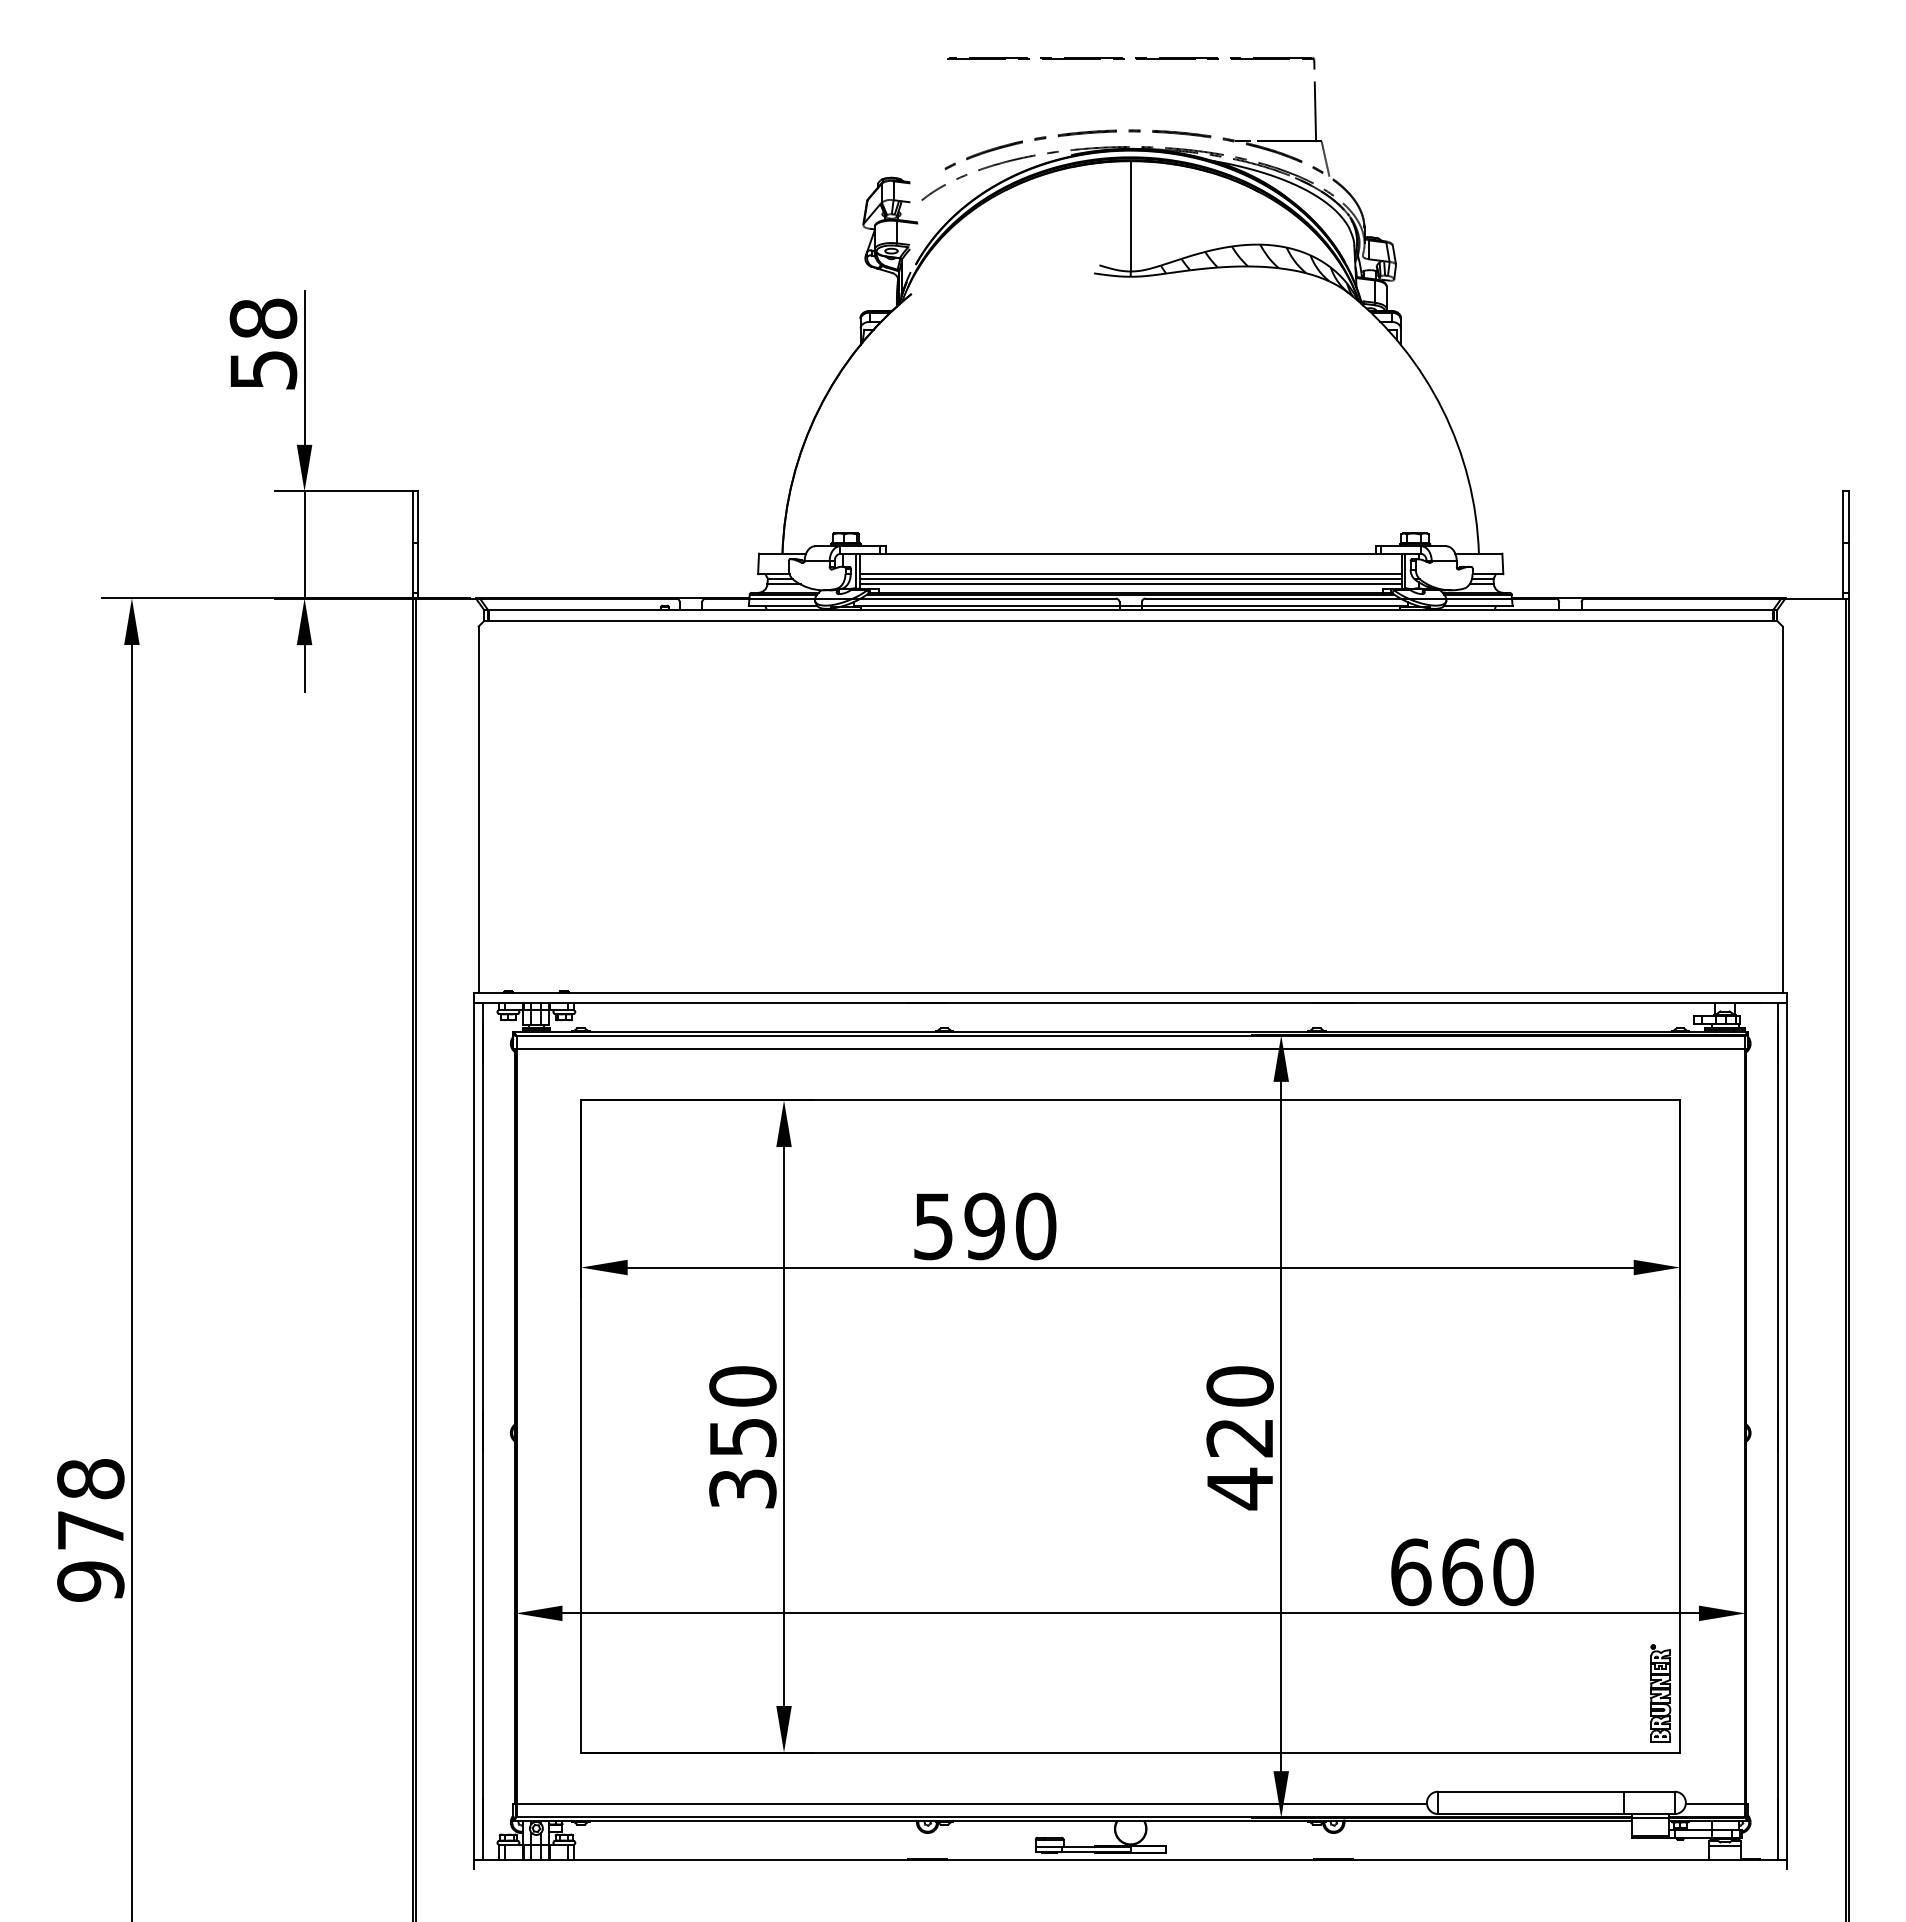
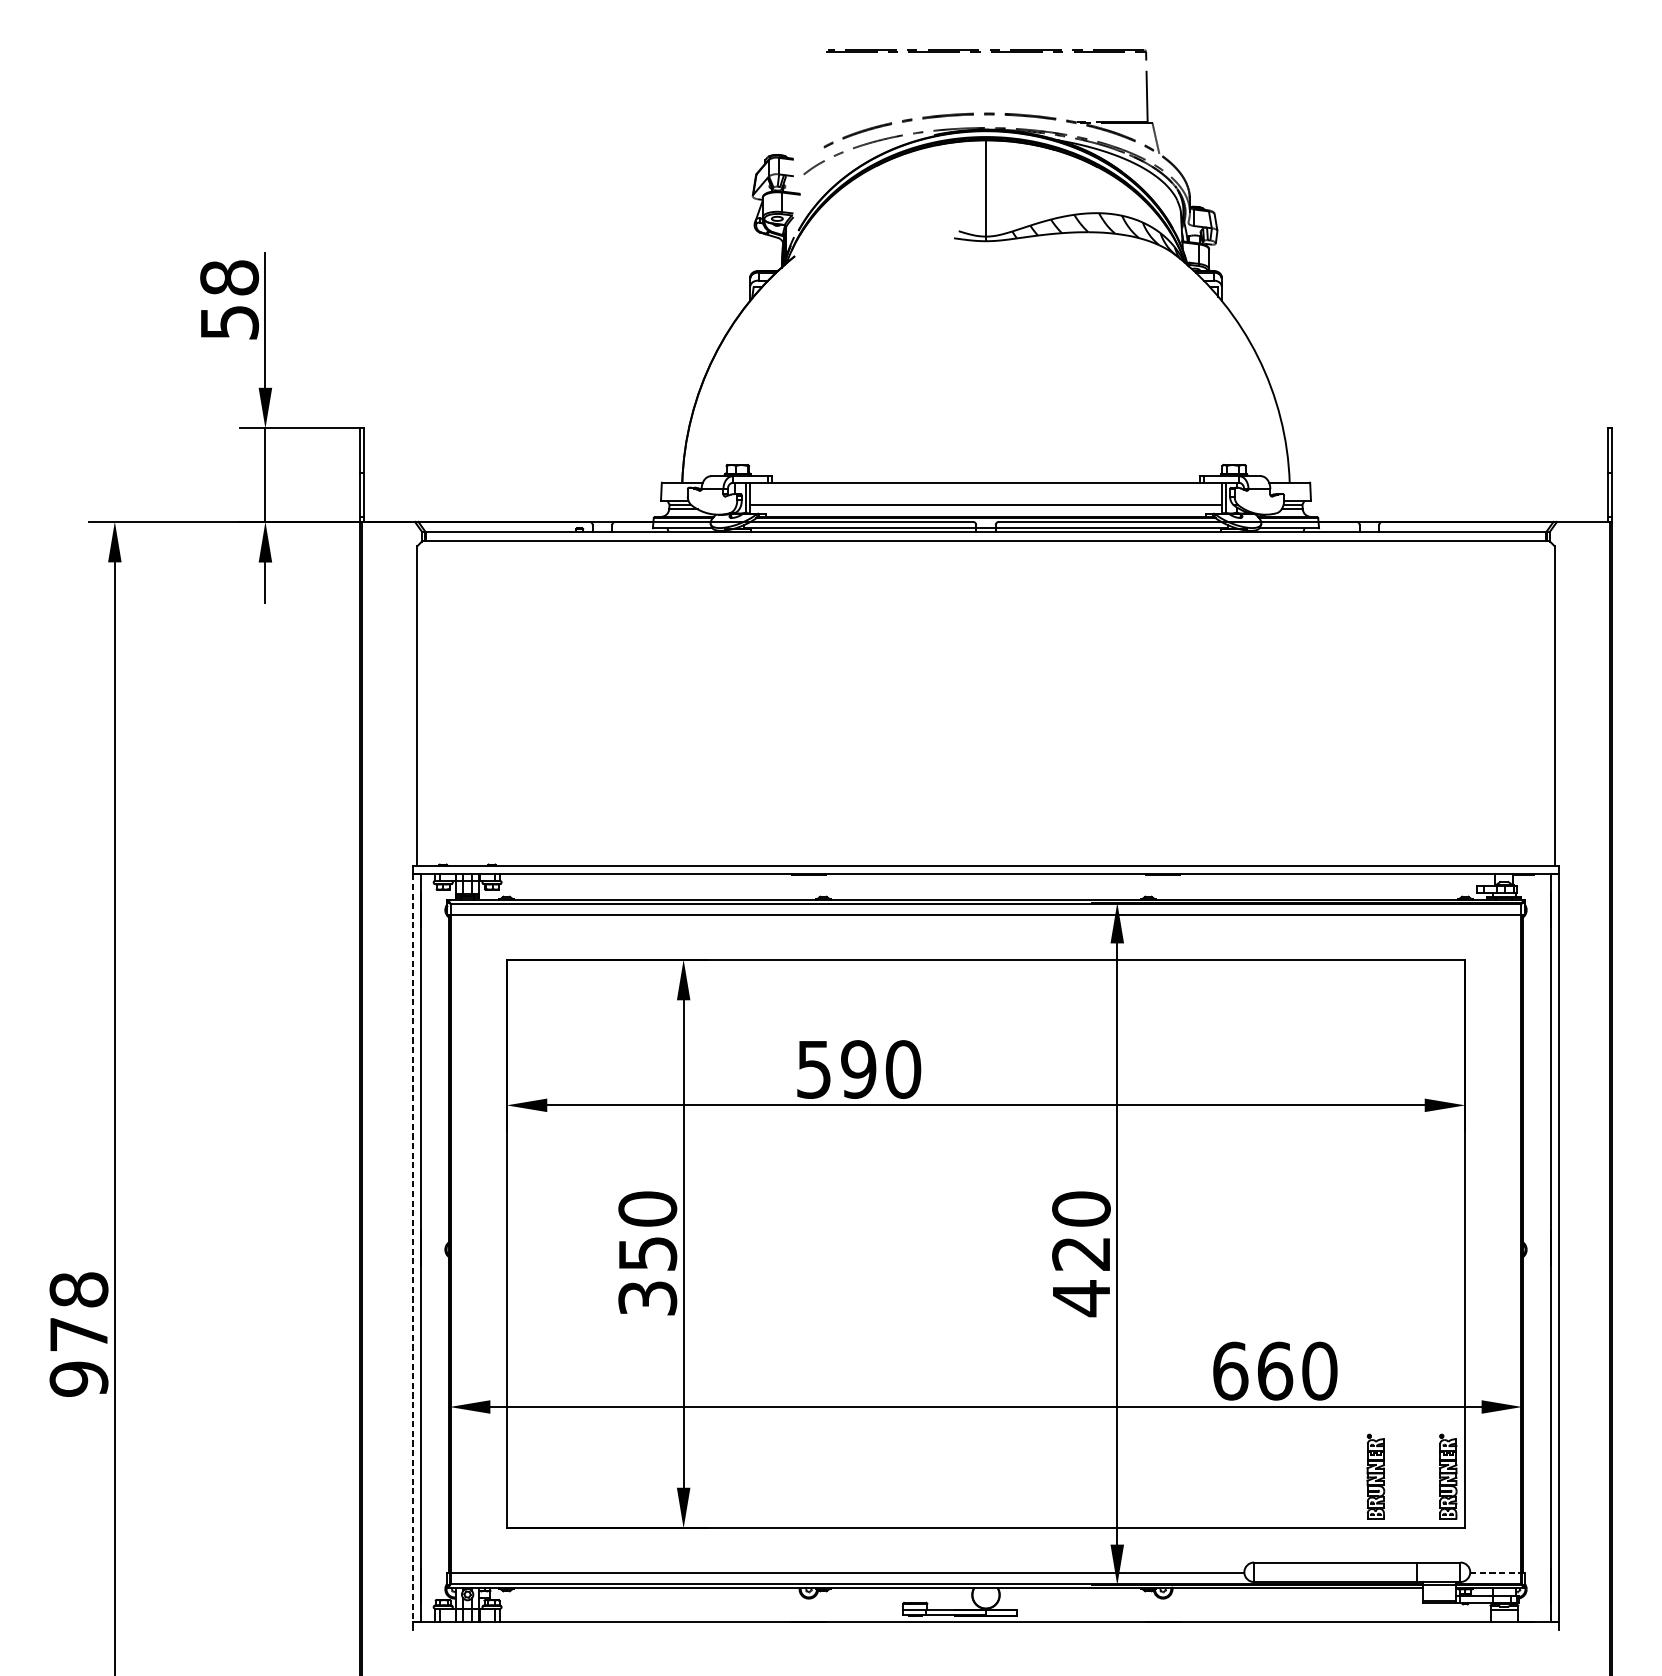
line: (1130, 574) -> (985, 500), removed
line: (1130, 584) -> (985, 509), removed
line: (473, 1431) -> (412, 1248), solid -> dashed
part: (1577, 1693) -> (1375, 1476), added
line: (1715, 1803) -> (1496, 1572), solid -> dashed

